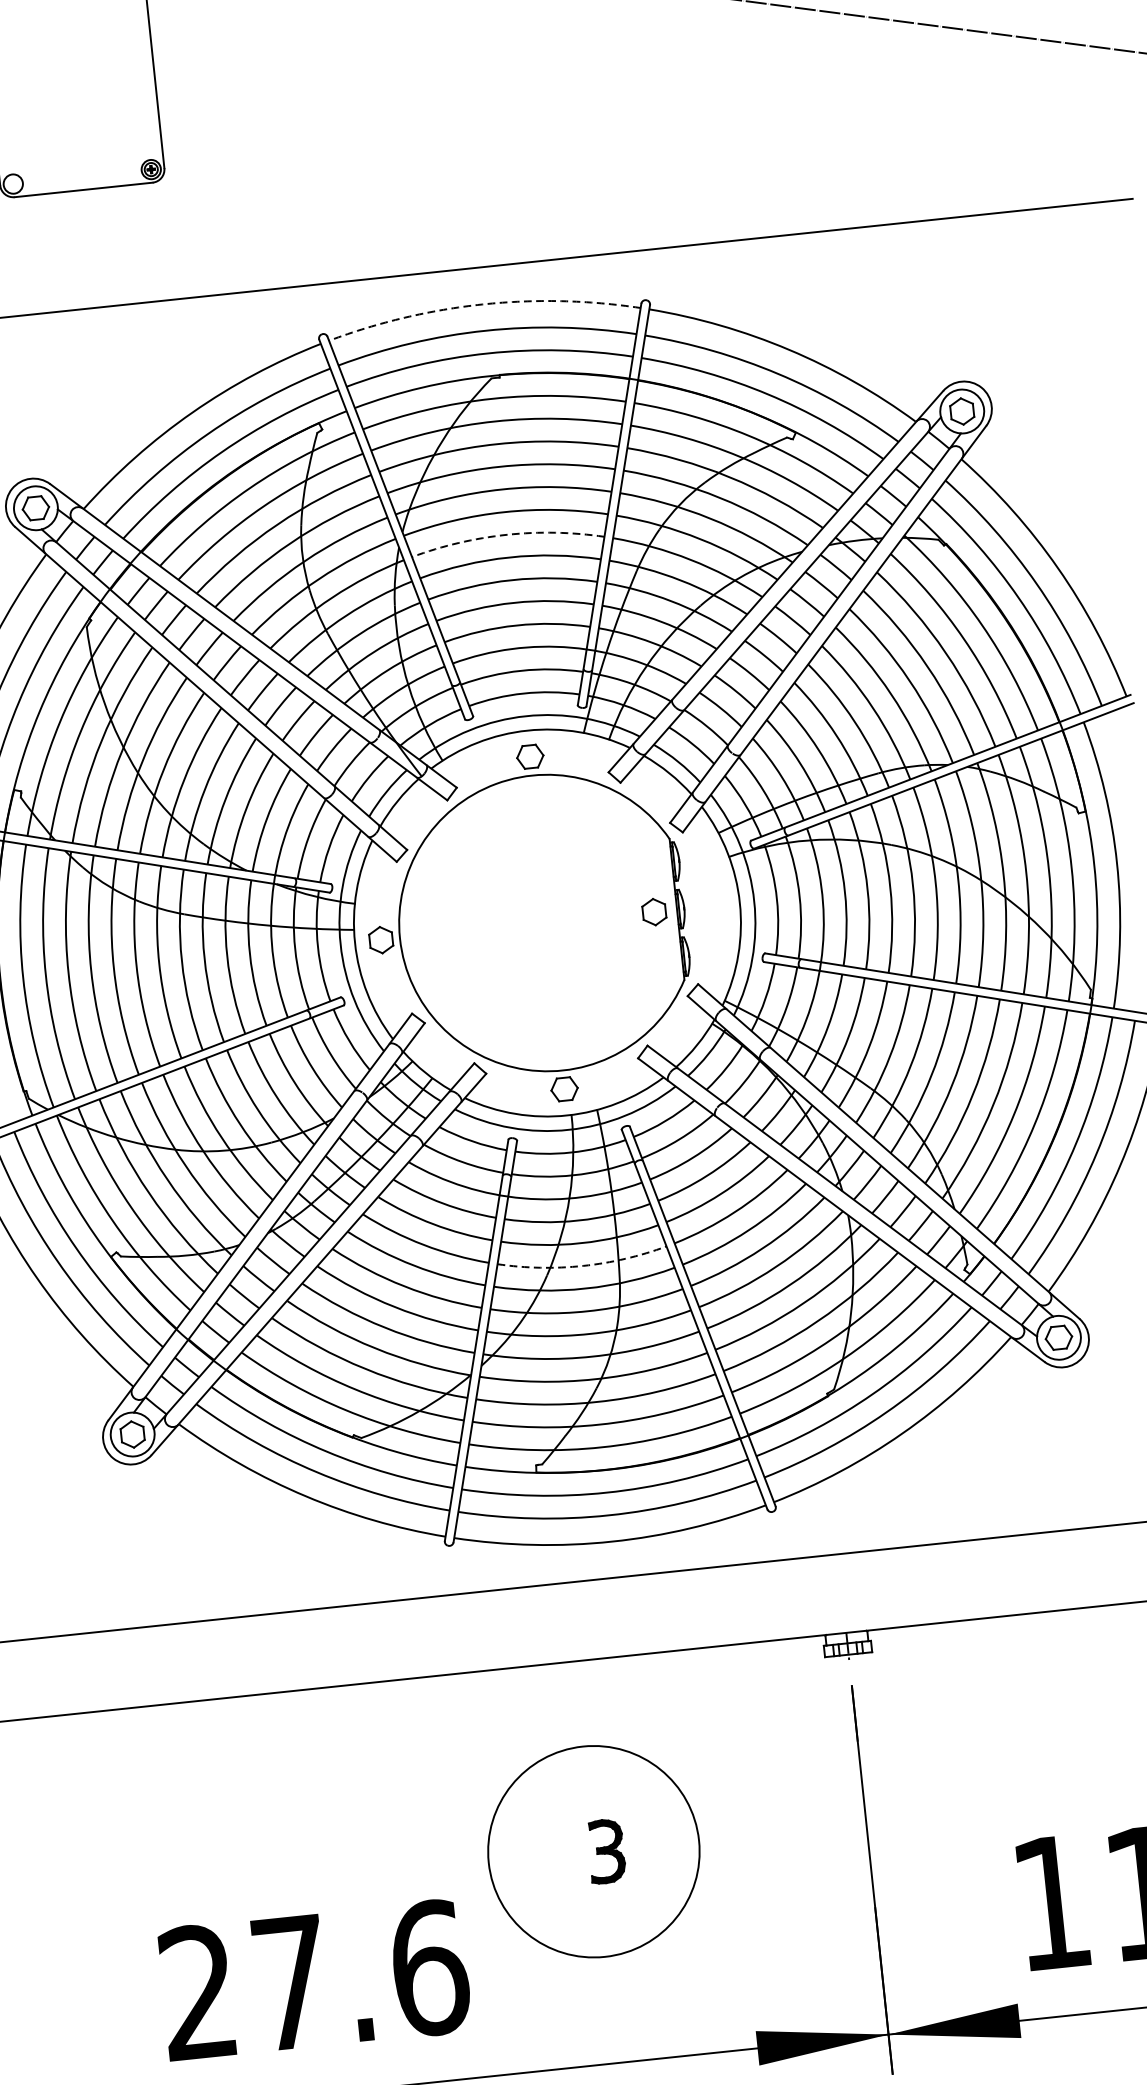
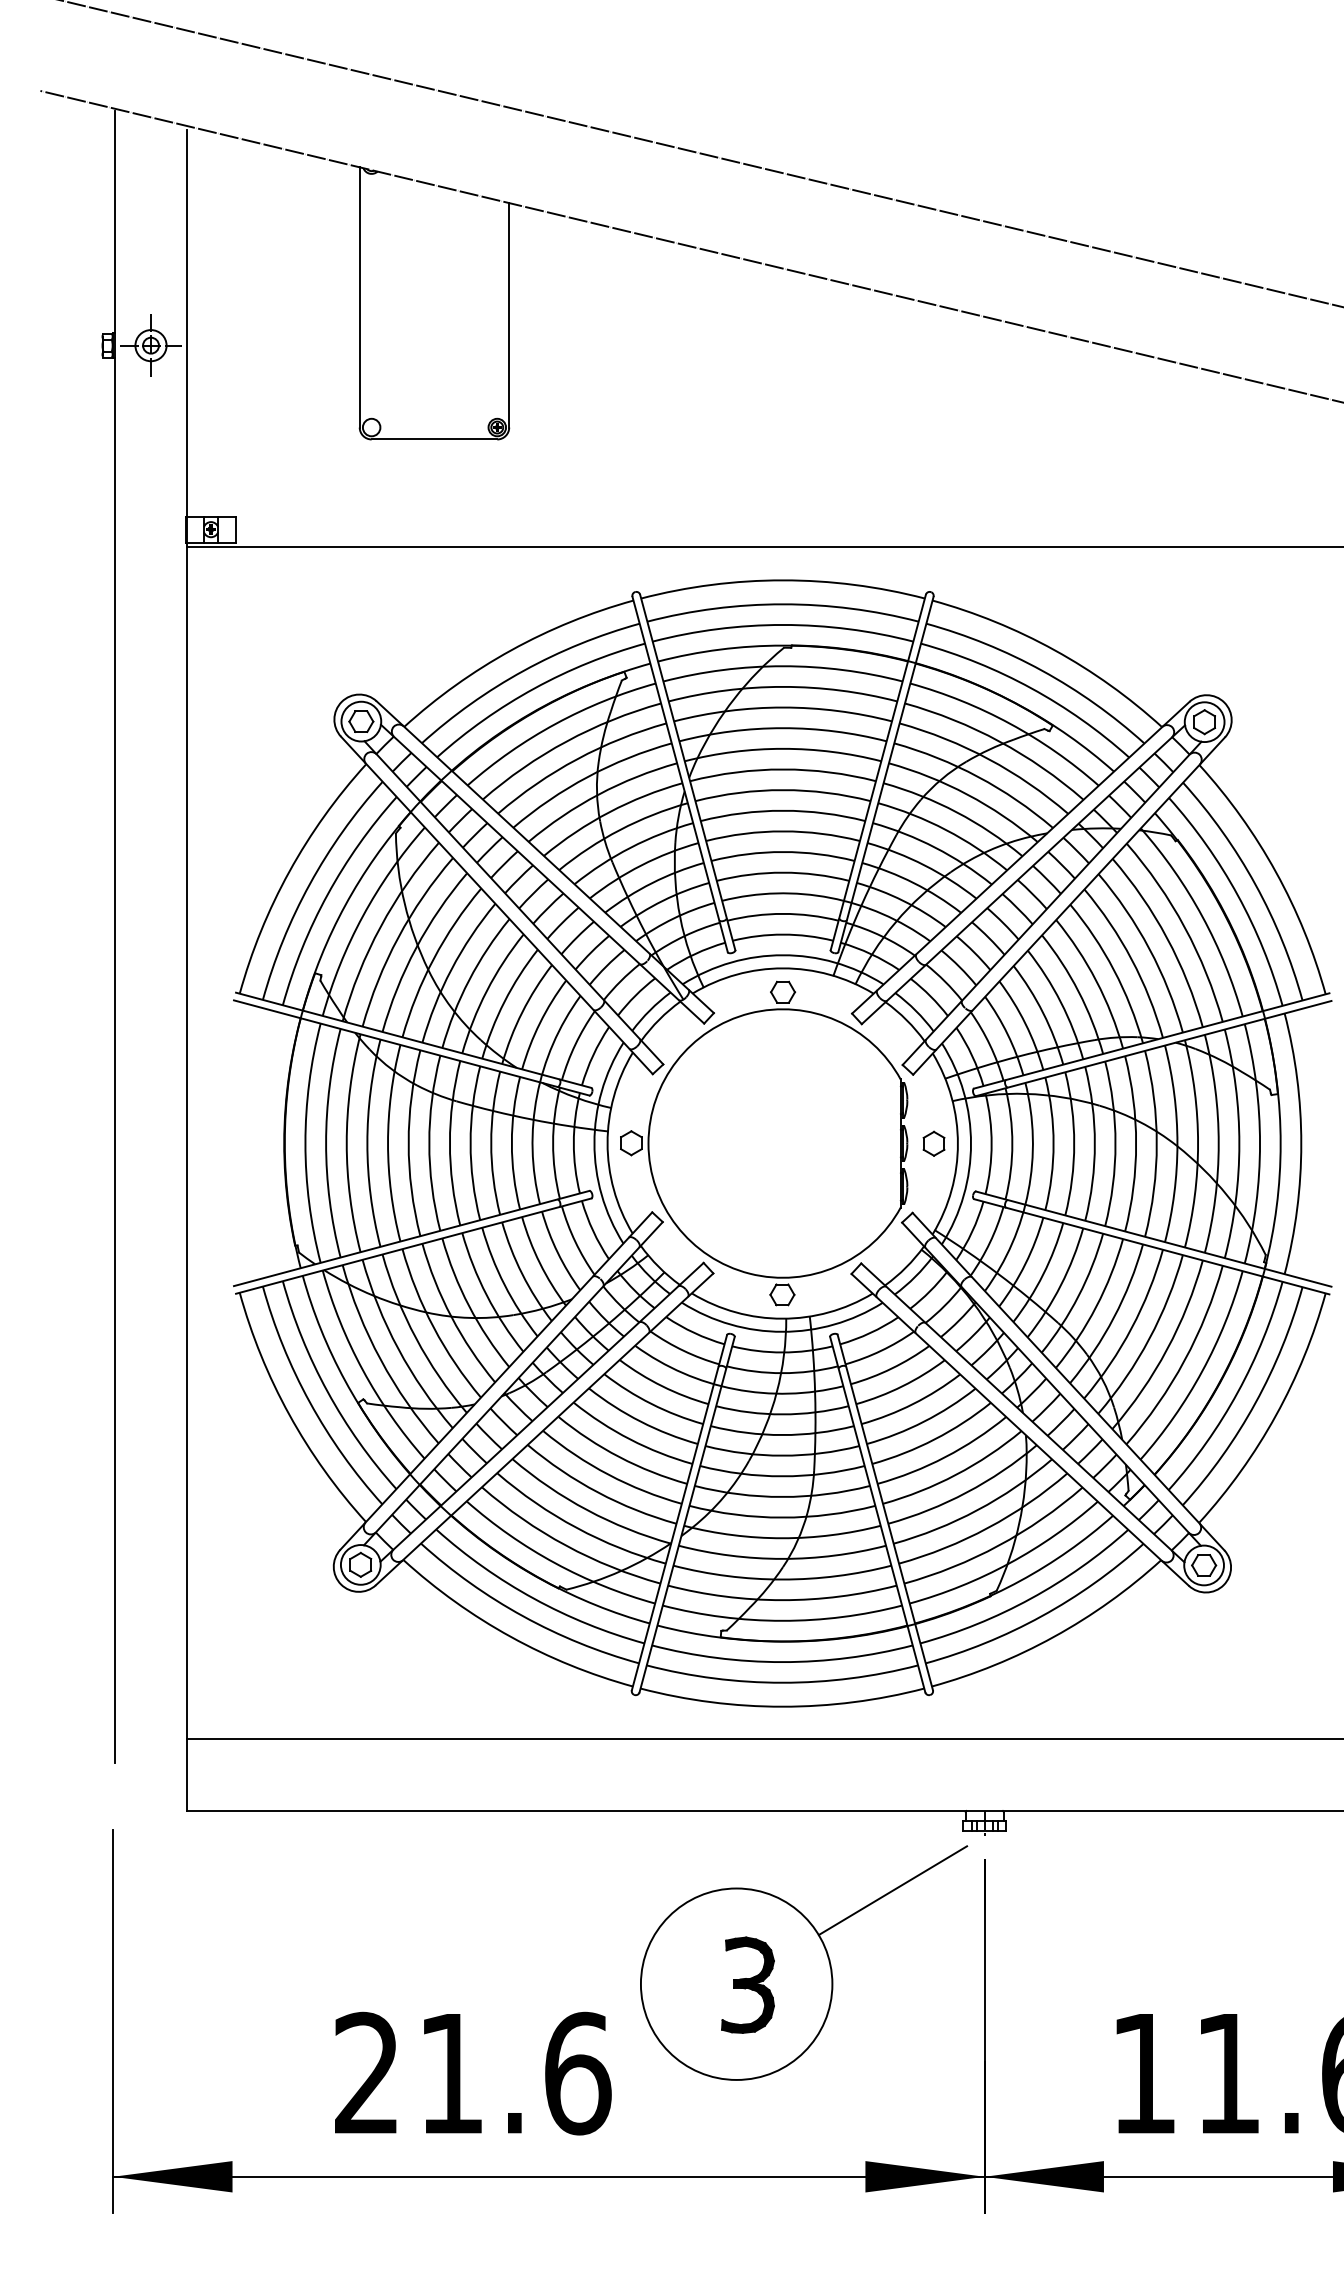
arc: (483, 304) -> (783, 580), dashed -> solid
arc: (507, 535) -> (783, 790), dashed -> solid
part: (653, 911) -> (933, 1143), moved
arc: (583, 1265) -> (782, 1455), dashed -> solid
line: (754, 1730) -> (892, 1890), added
part: (605, 1850) -> (747, 1984), size x1.67
text: (291, 1982) -> (451, 2073), 27.6 -> 21.6

